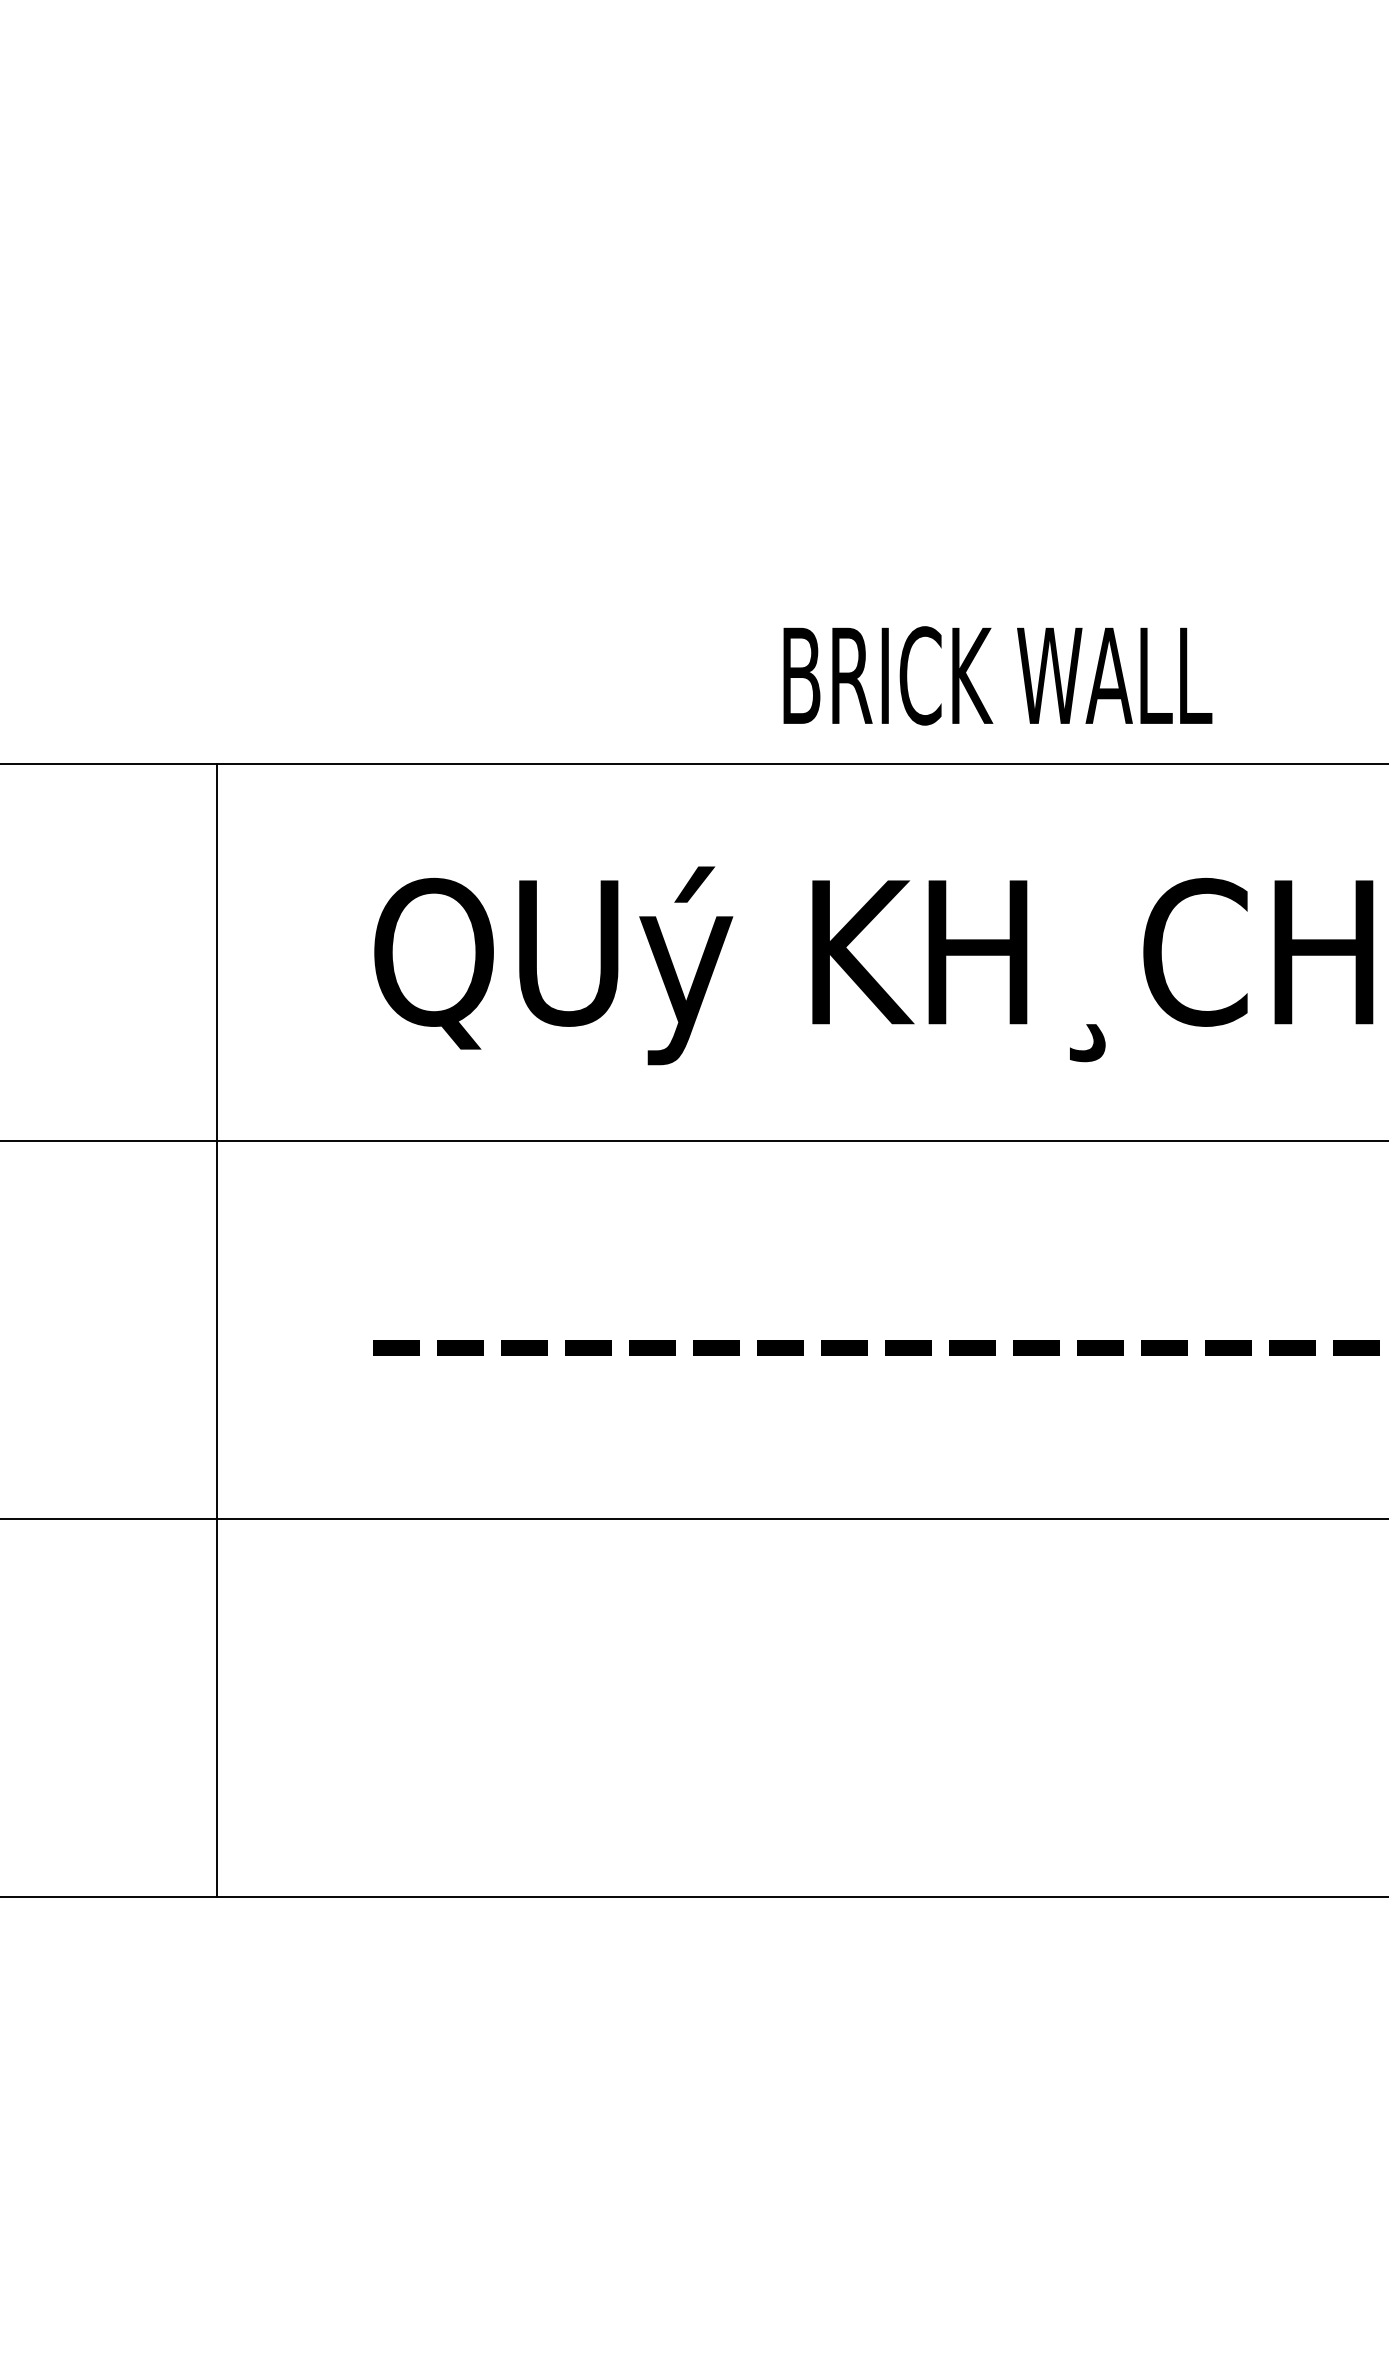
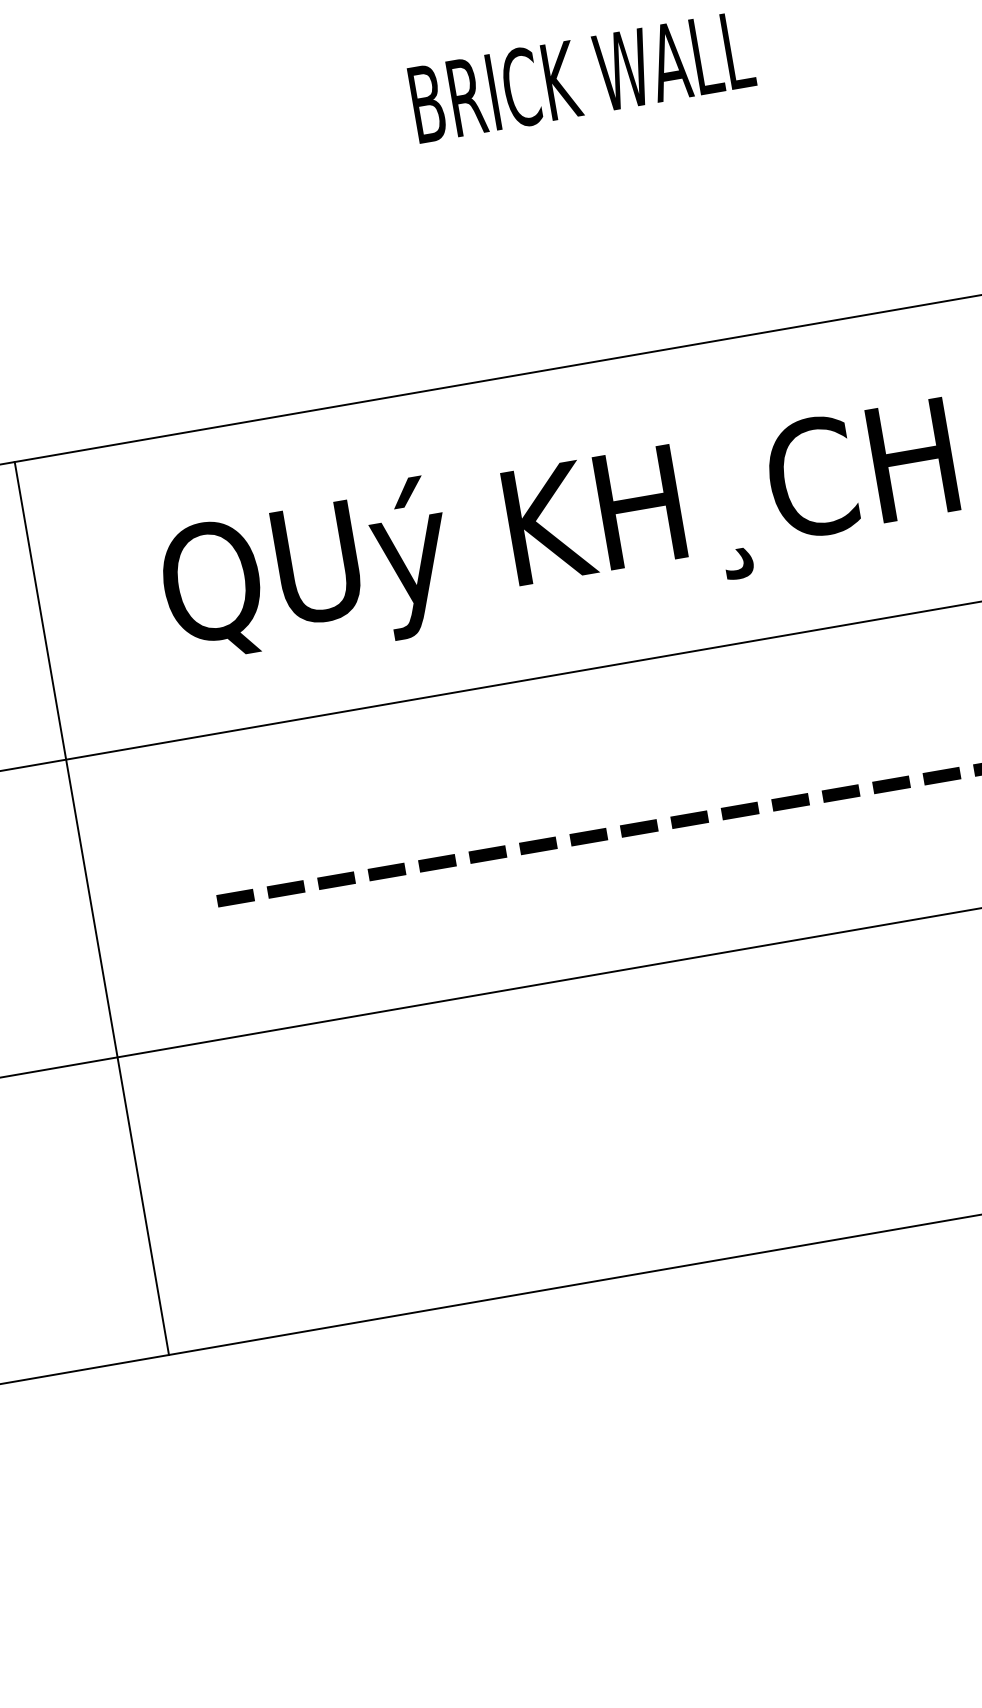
text: (997, 675) -> (581, 76), moved

